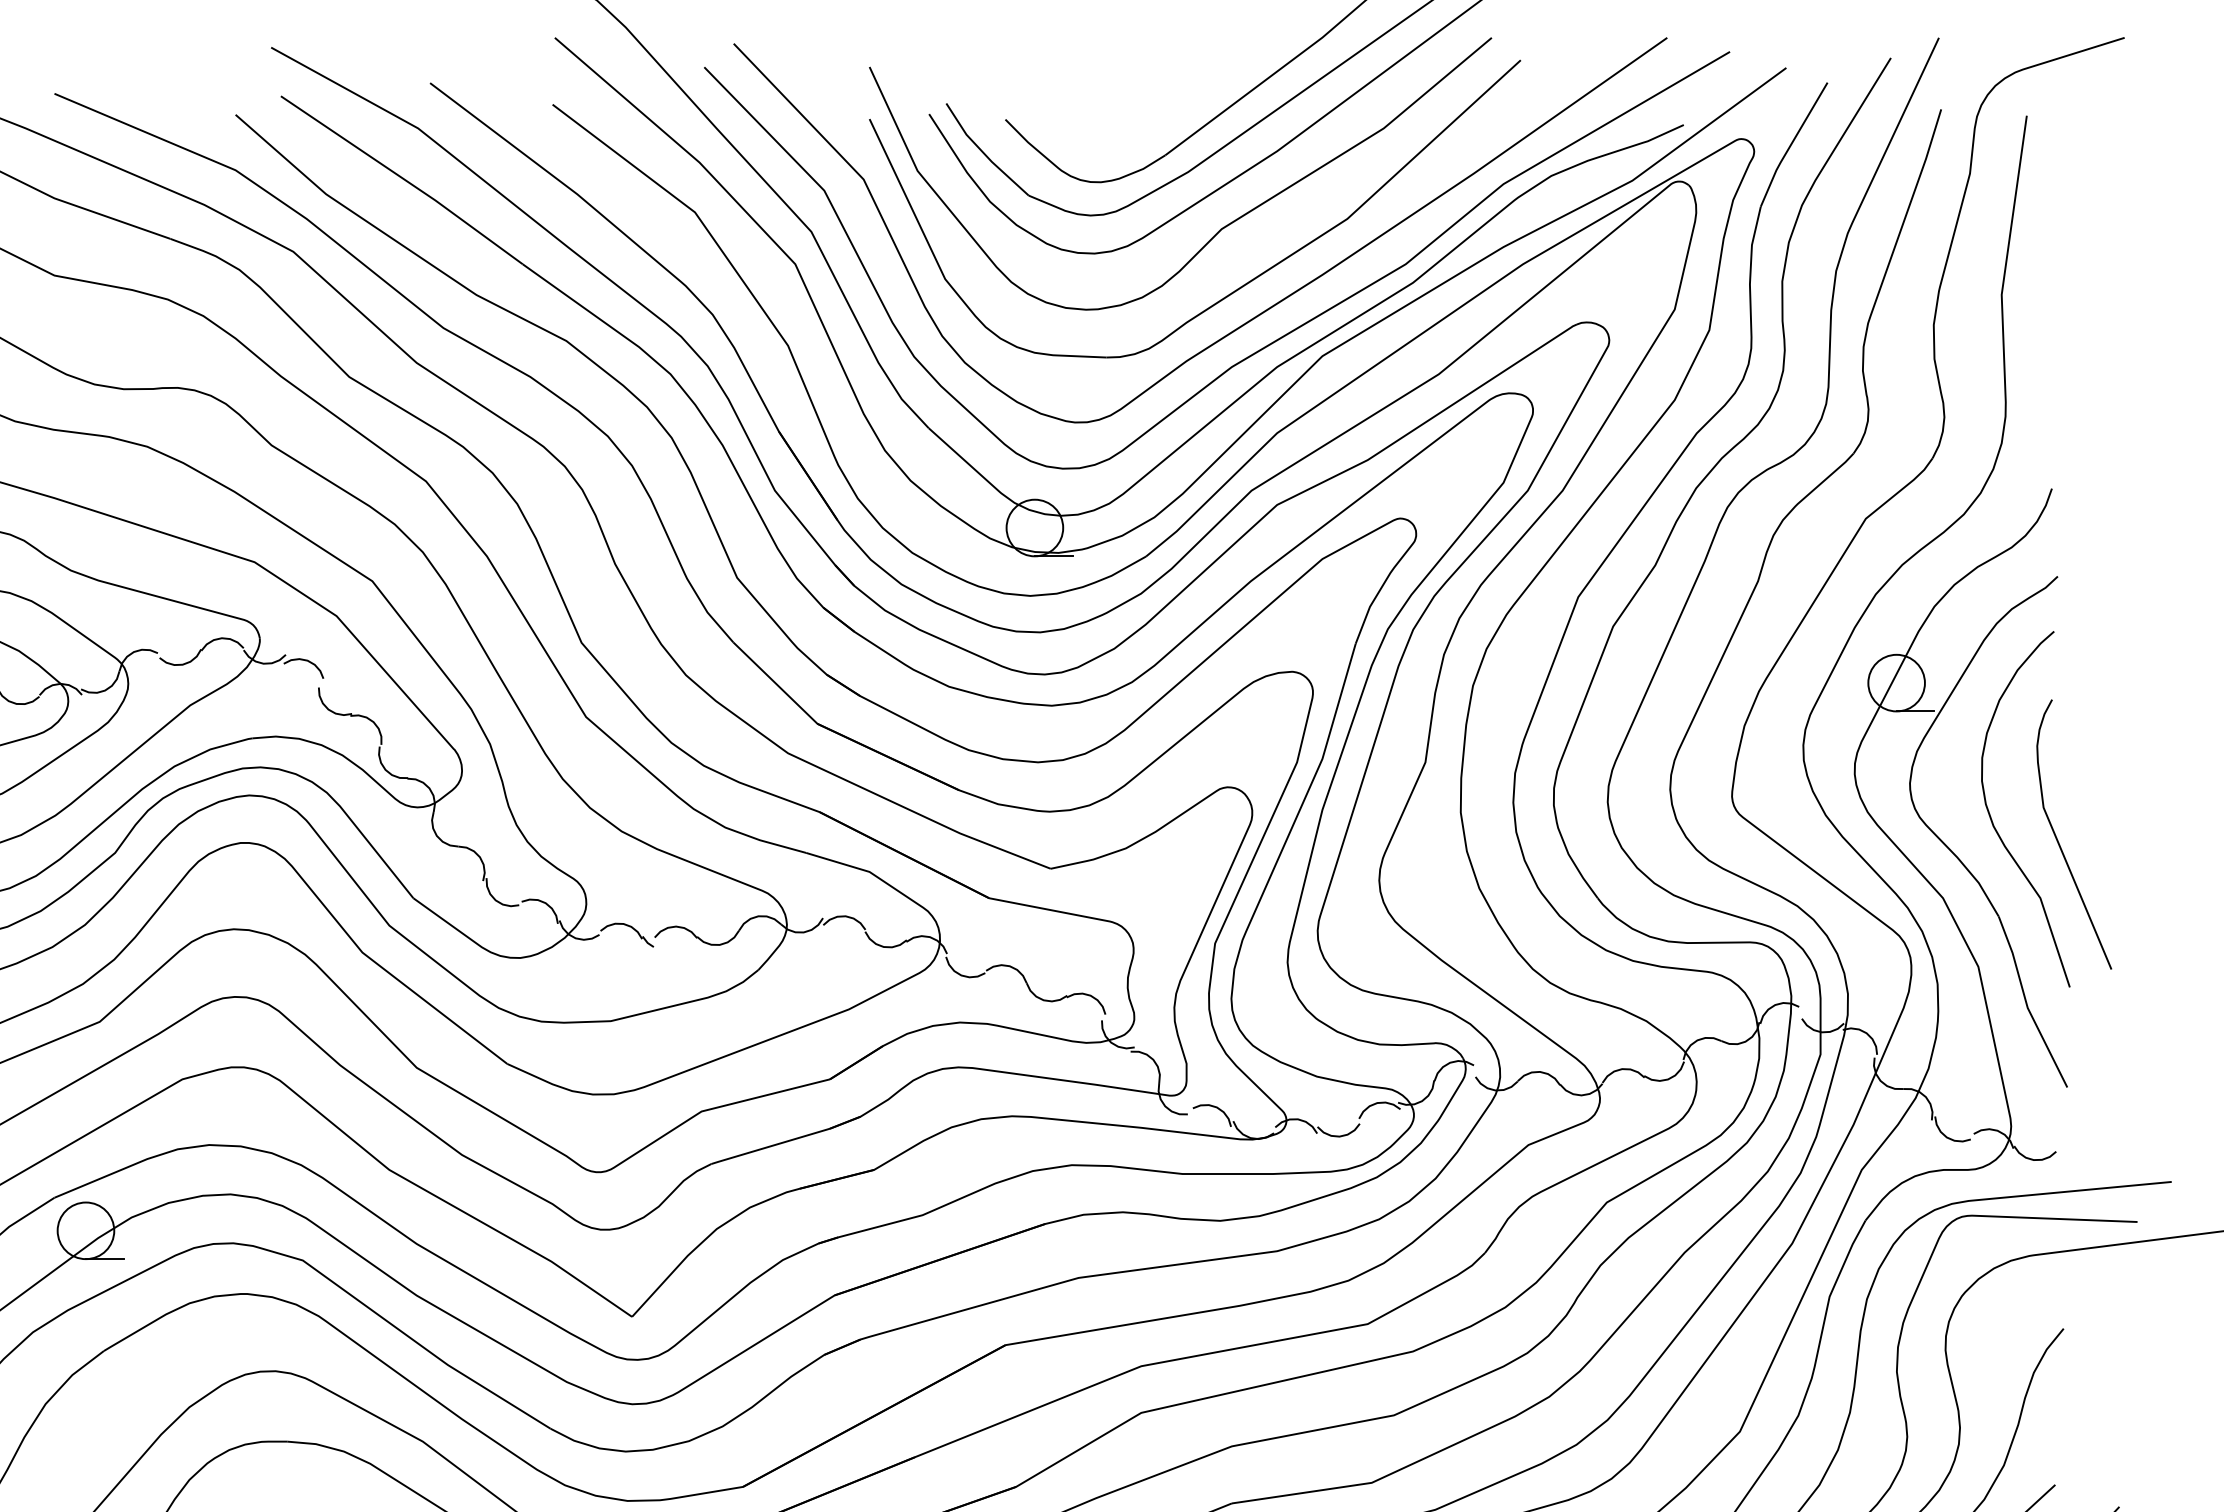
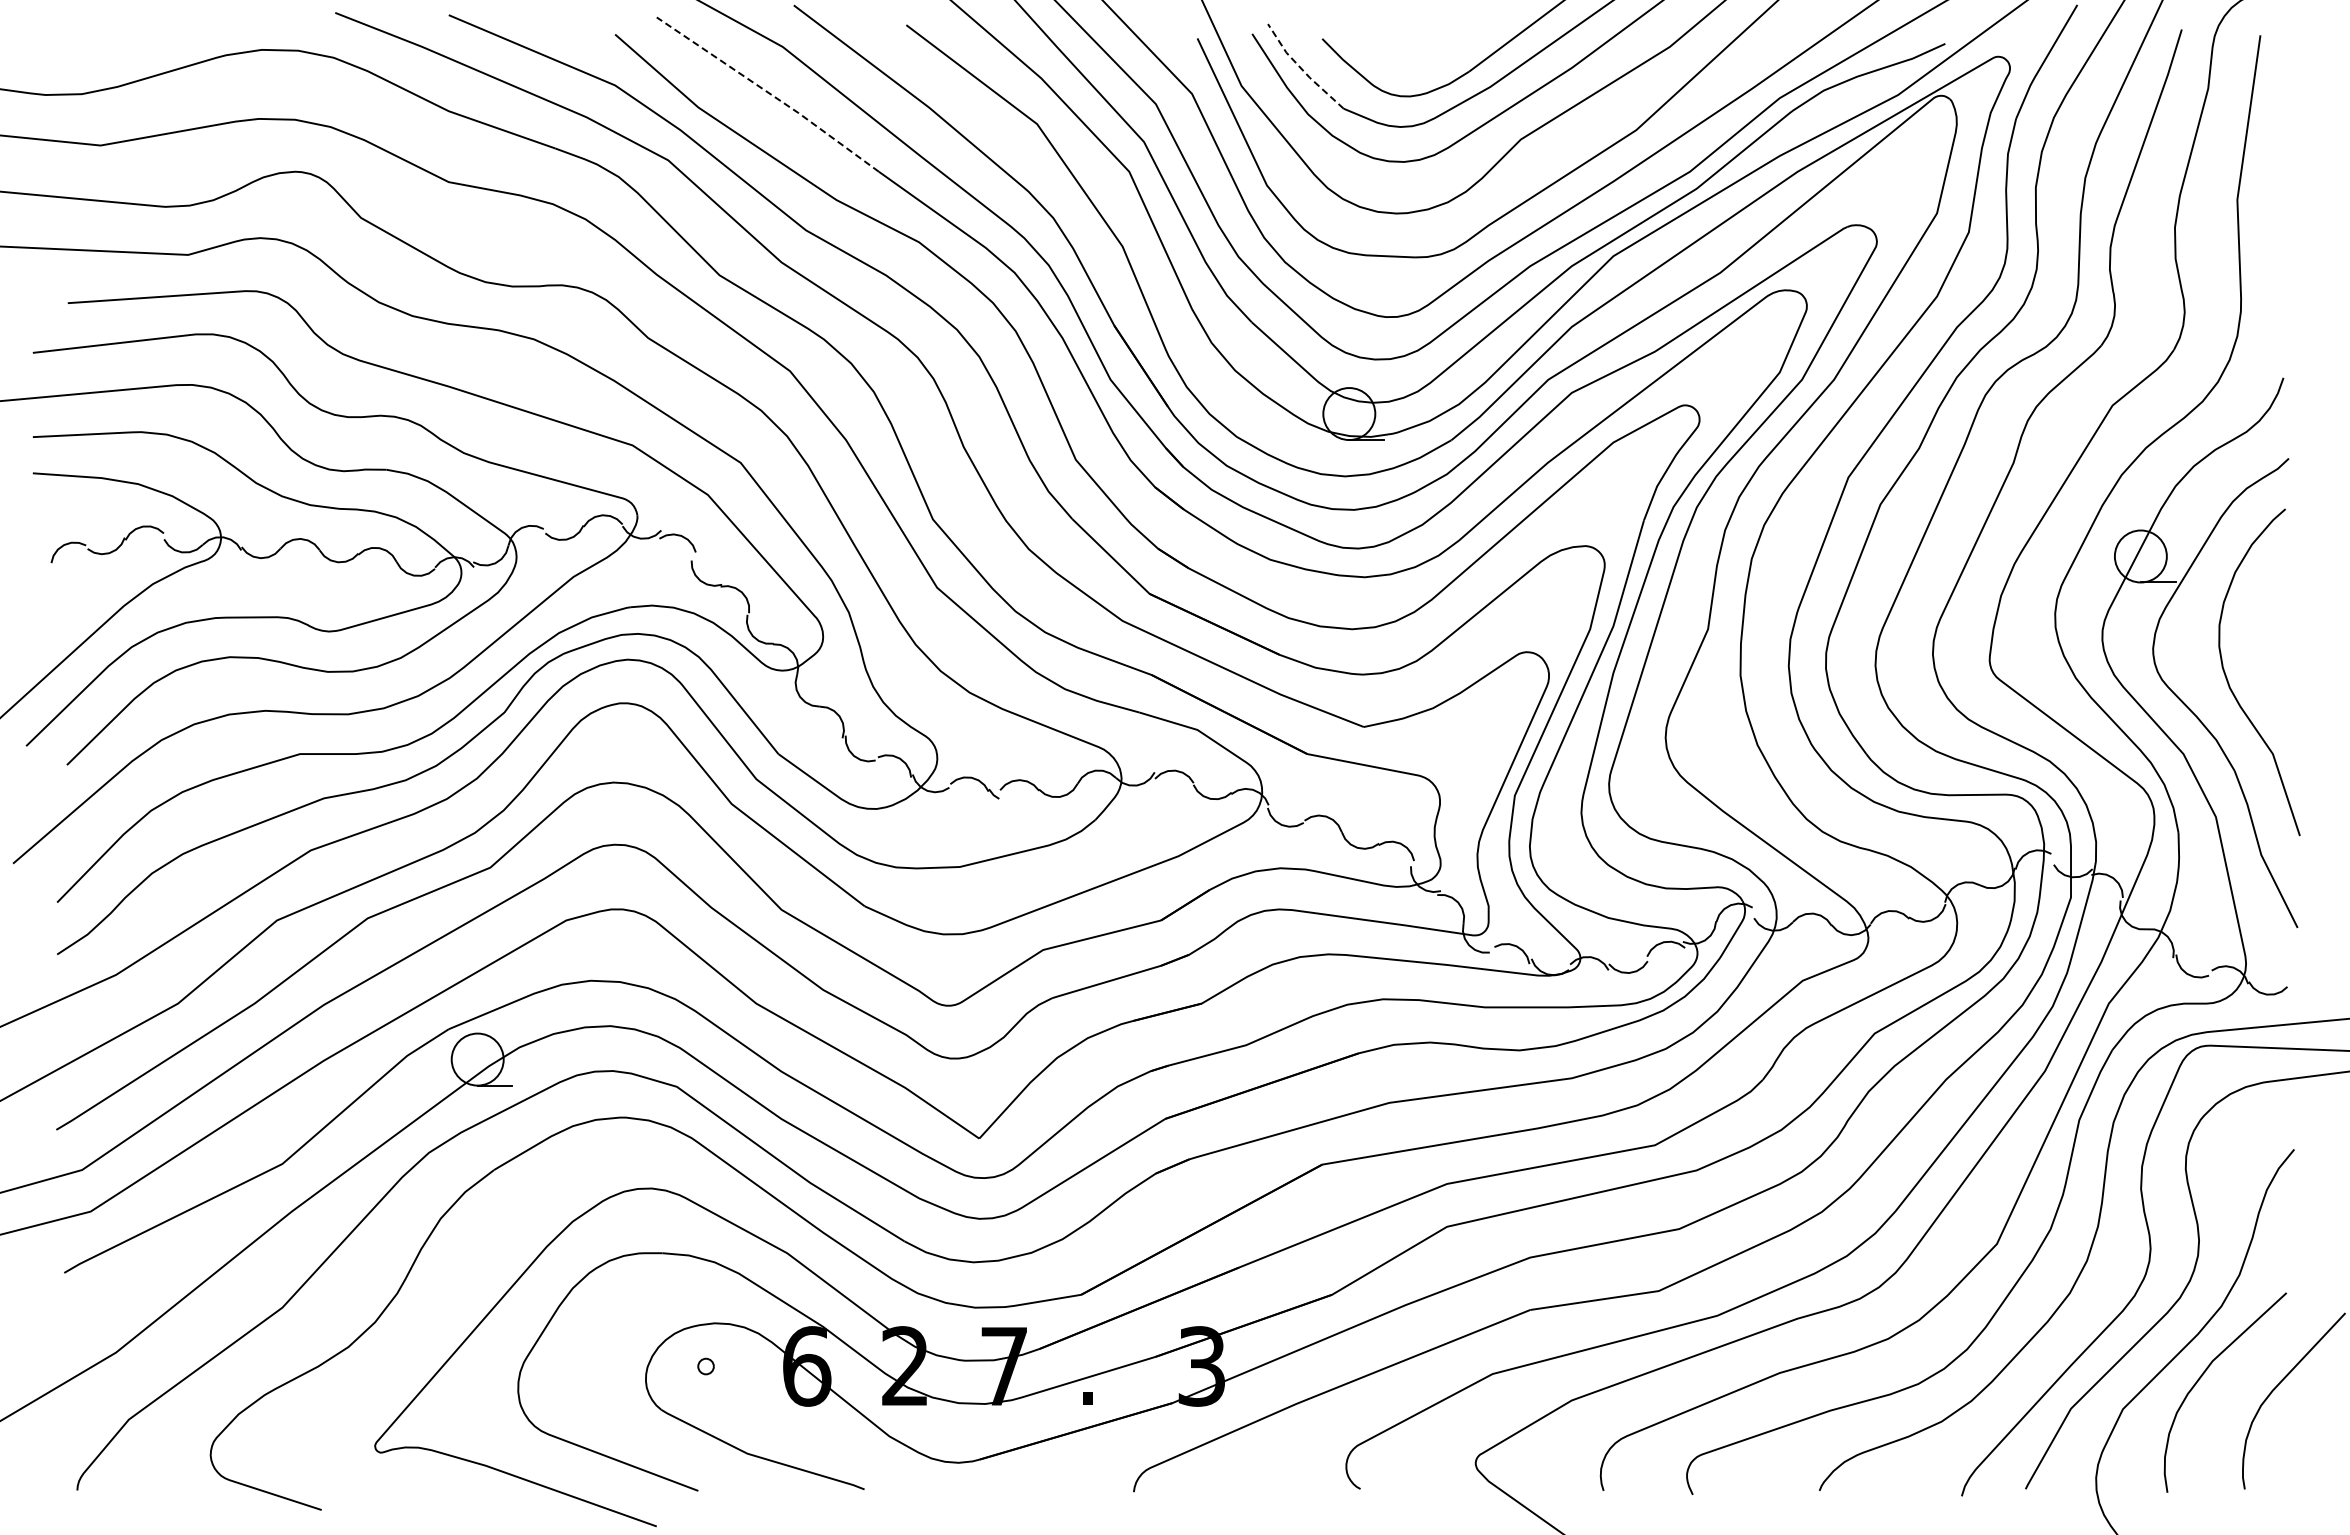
line: (982, 152) -> (1301, 69), solid -> dashed
line: (402, 179) -> (768, 93), solid -> dashed
curve: (2059, 842) -> (2290, 702), removed

